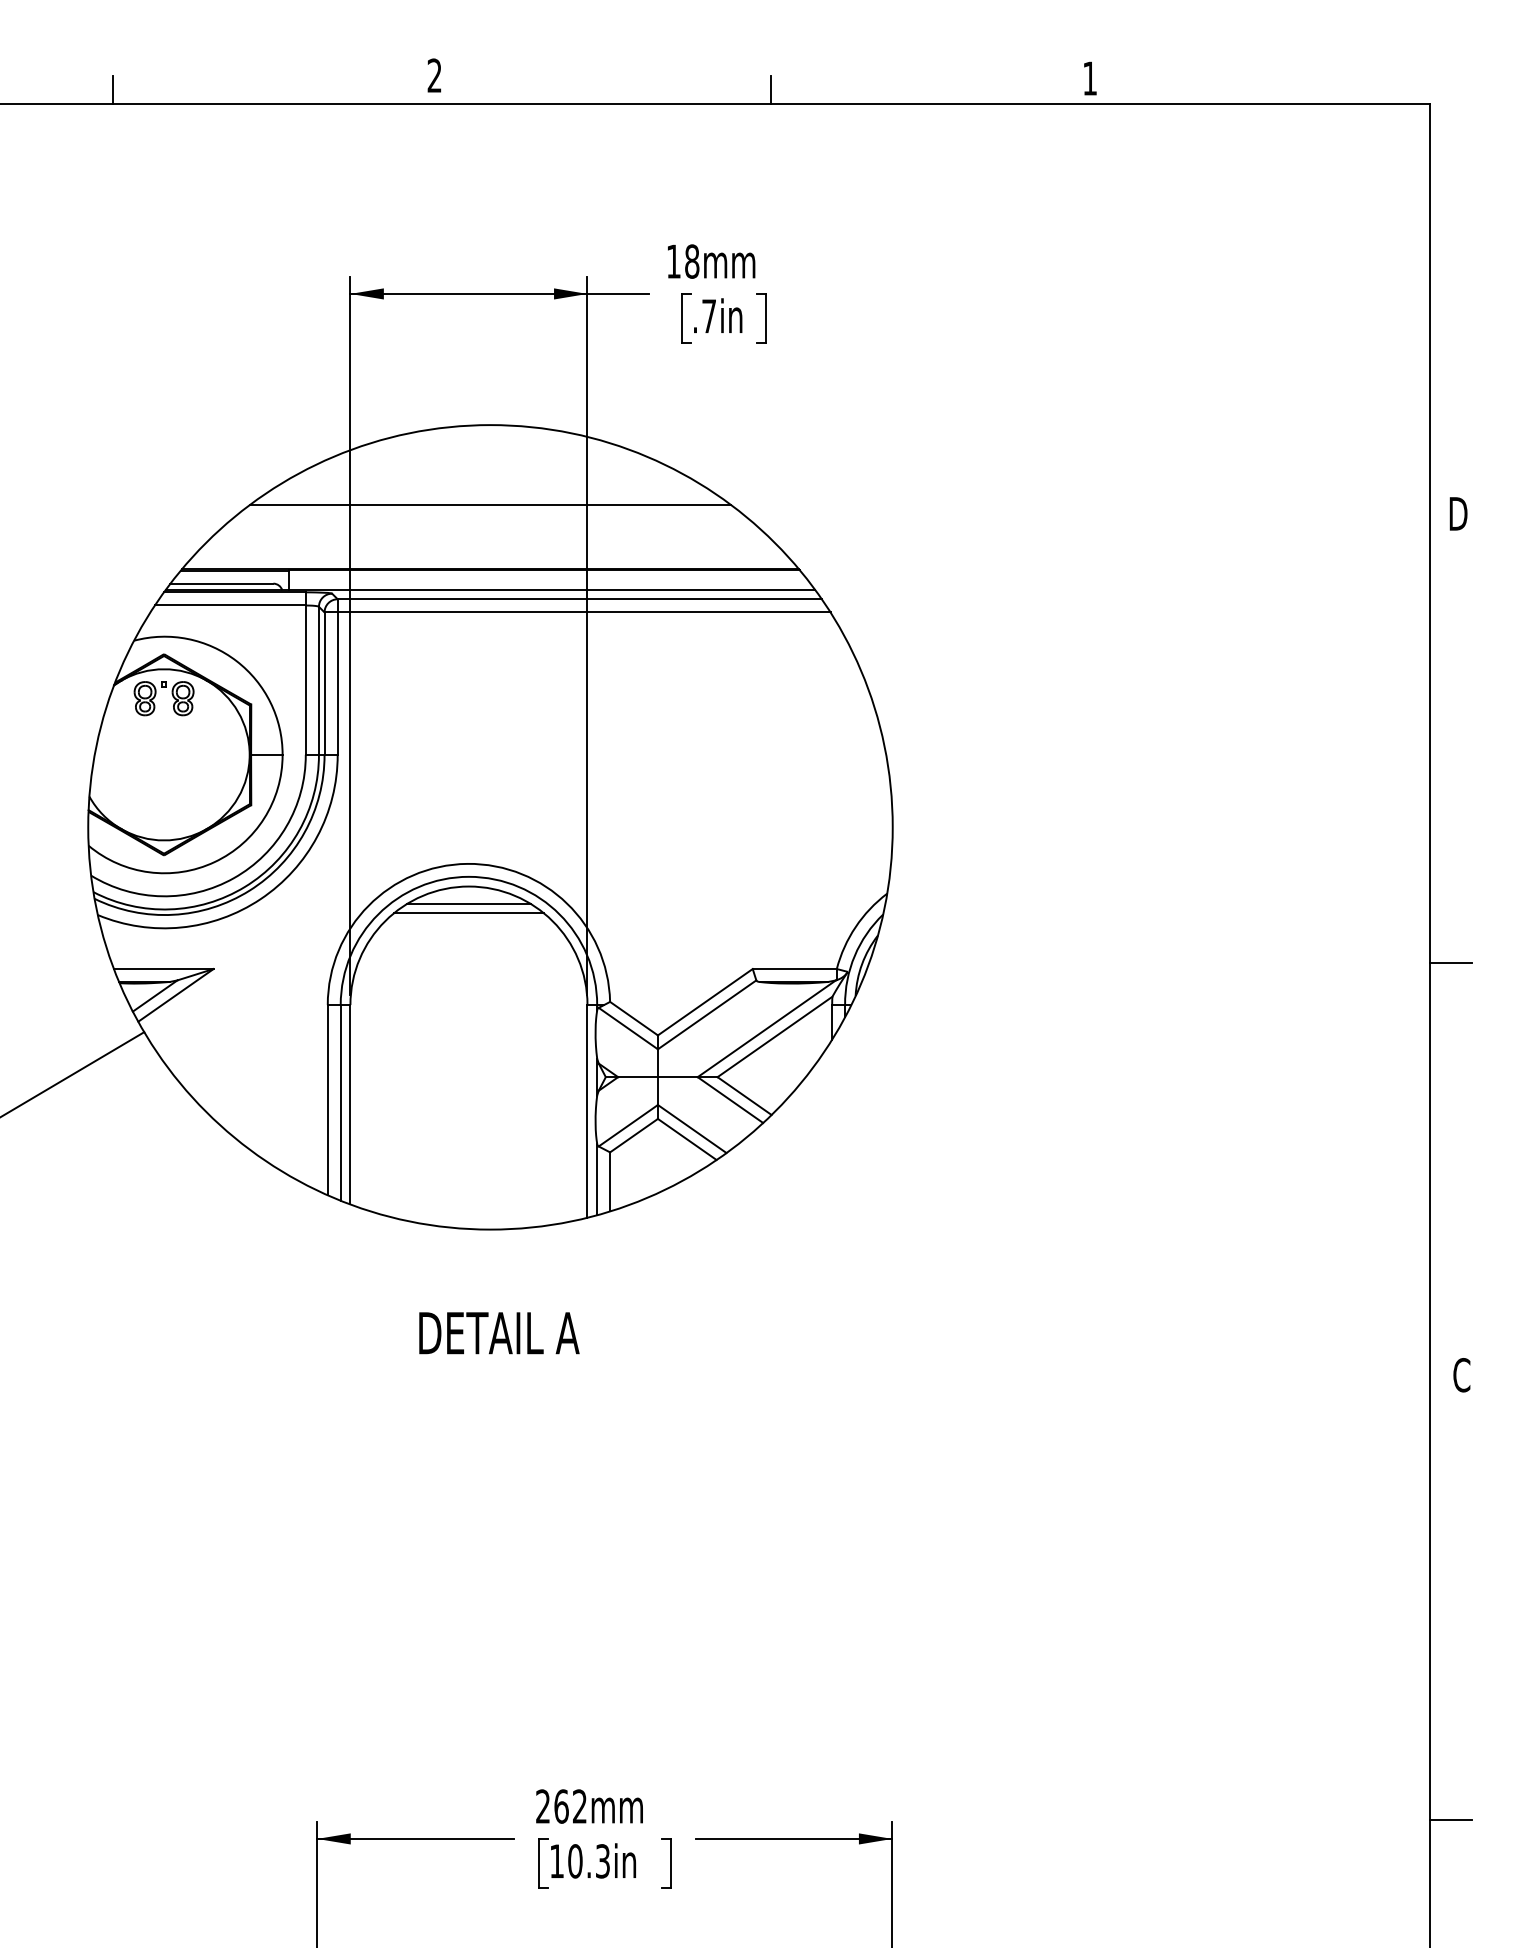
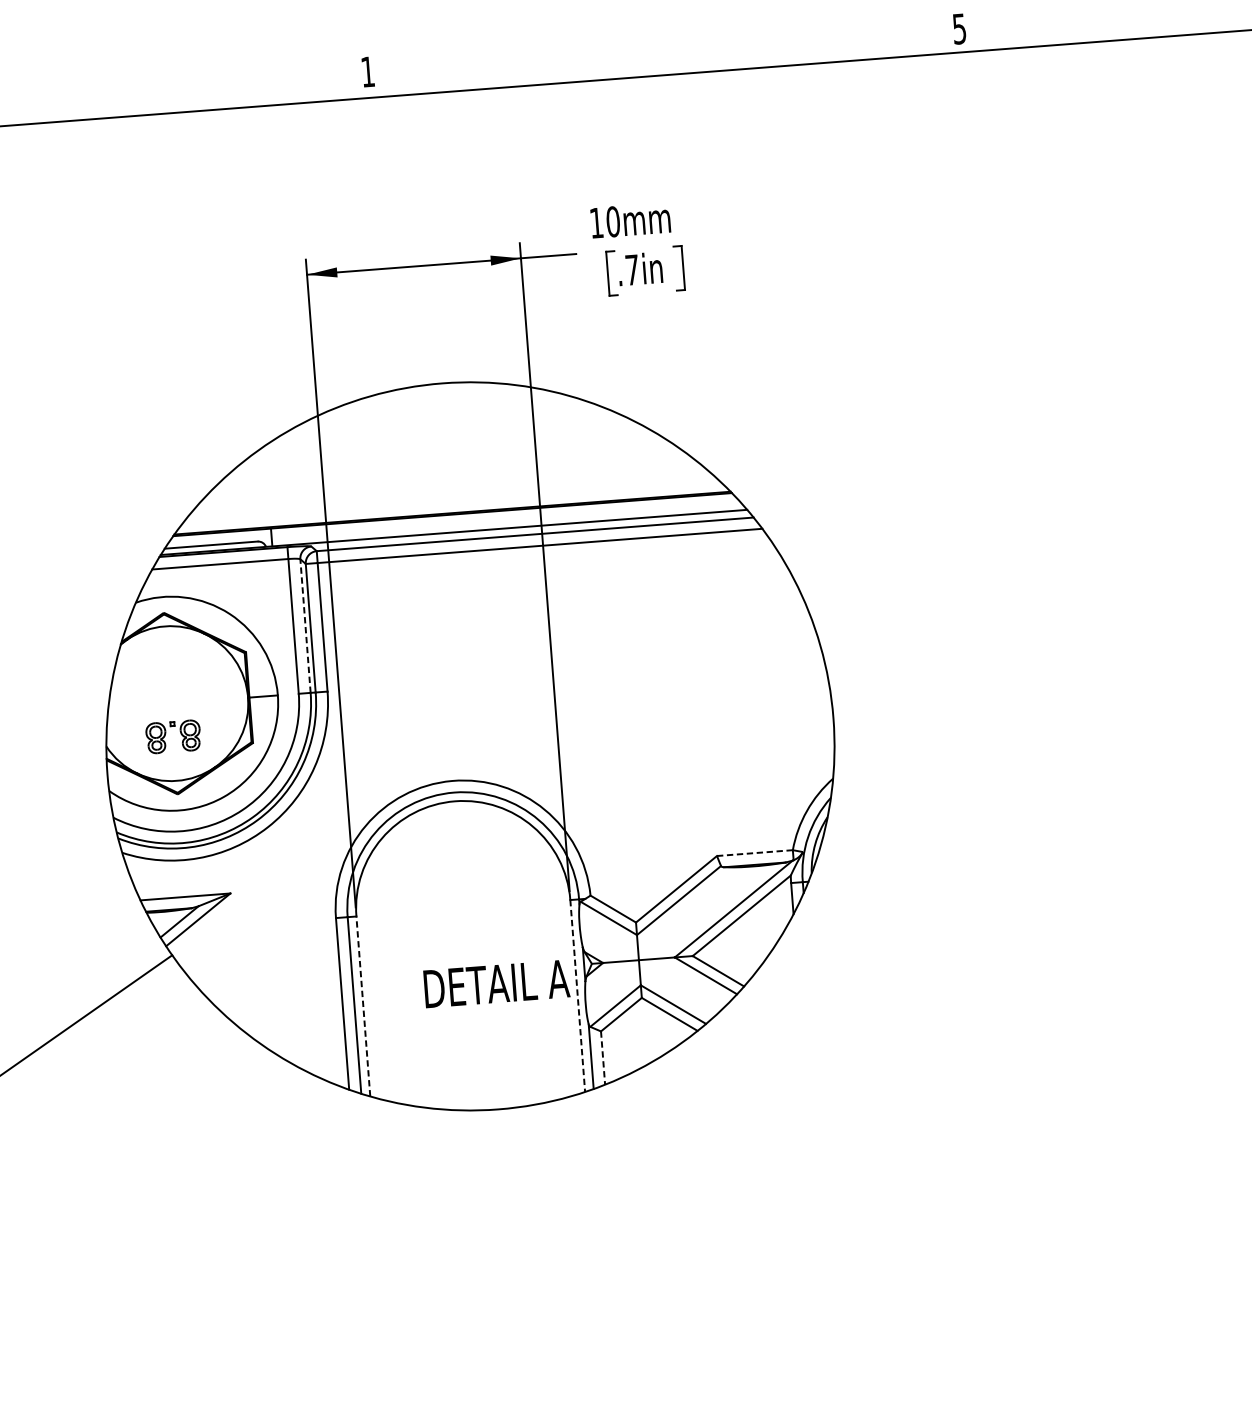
text: (434, 75) -> (367, 71), 2 -> 1
text: (1089, 78) -> (959, 29), 1 -> 5
line: (112, 90) -> (78, 107), removed
line: (771, 90) -> (672, 61), removed
text: (692, 261) -> (613, 221), 18mm -> 10mm
line: (490, 504) -> (448, 455), removed
line: (318, 680) -> (305, 625), solid -> dashed
part: (156, 694) -> (166, 733), moved
line: (468, 903) -> (455, 816), removed
line: (468, 913) -> (456, 825), removed
line: (795, 969) -> (755, 853), solid -> dashed
line: (350, 1104) -> (363, 1006), solid -> dashed
line: (587, 1111) -> (577, 996), solid -> dashed
line: (610, 1182) -> (603, 1058), solid -> dashed
text: (499, 1333) -> (496, 984), moved

